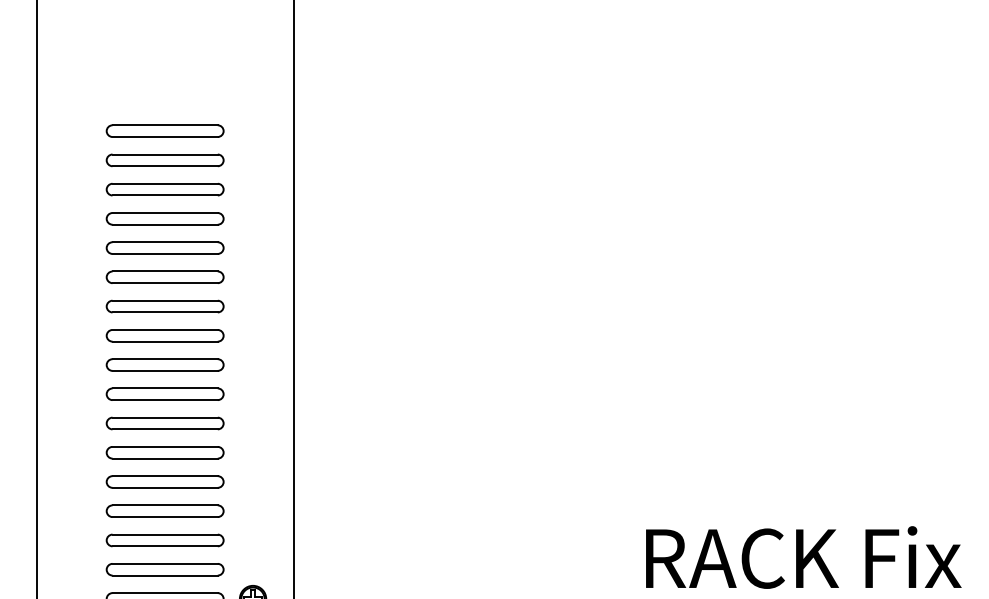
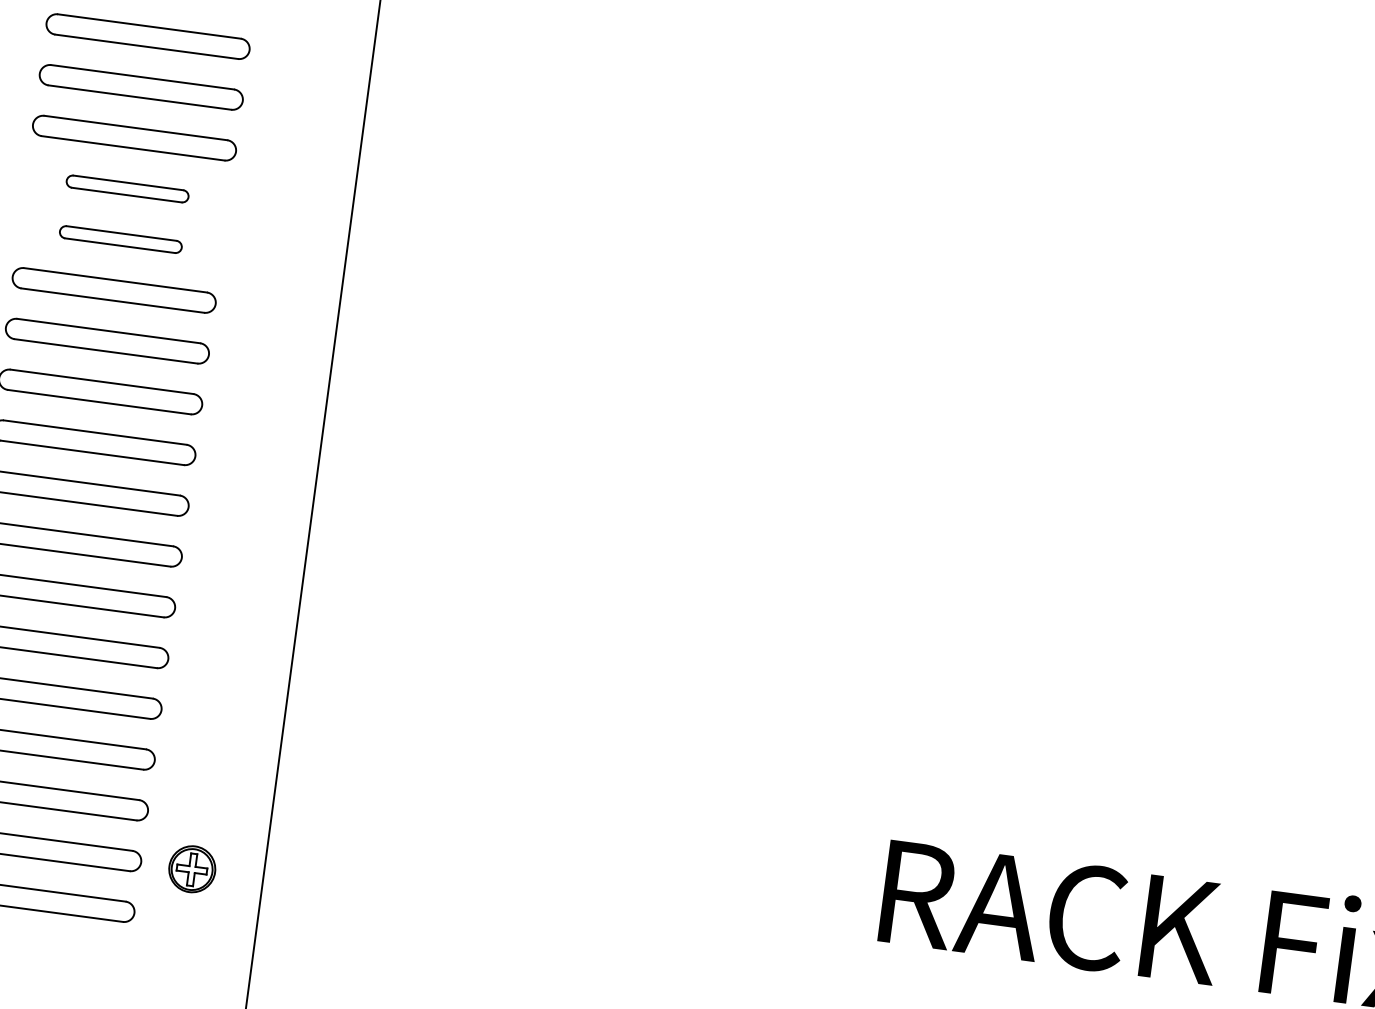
part: (164, 218) -> (126, 188), size x0.6
part: (164, 247) -> (119, 238), size x0.6

